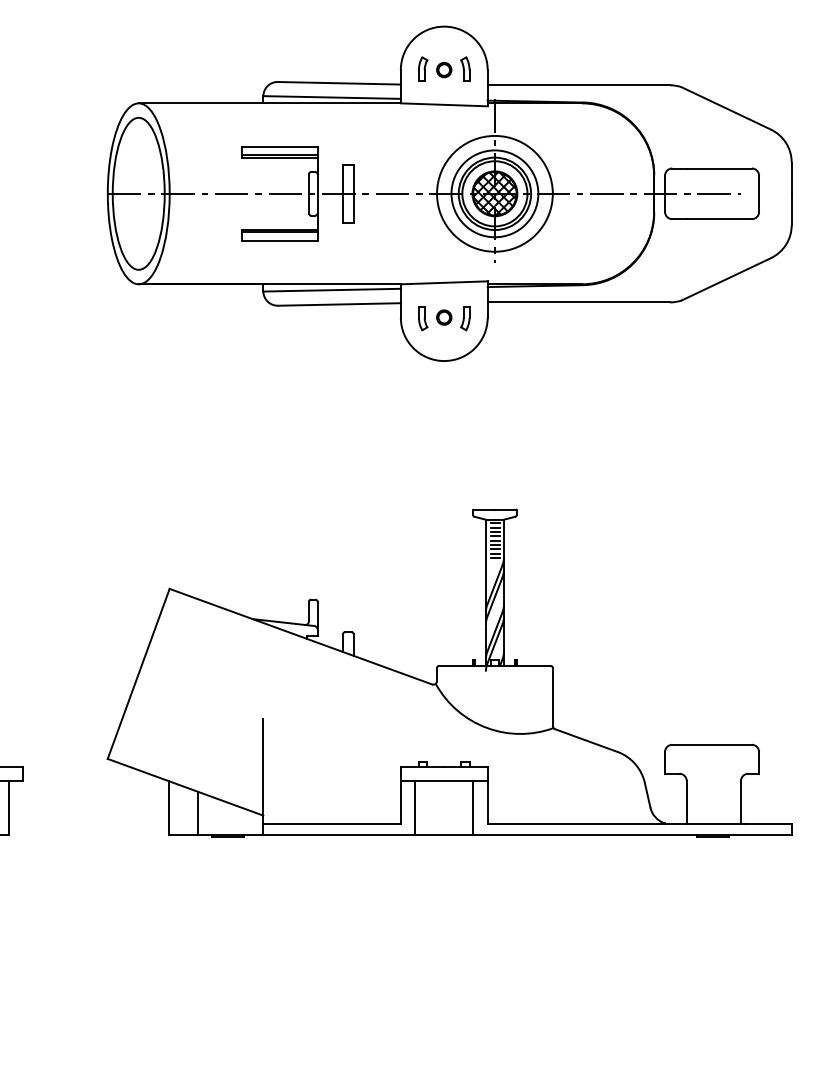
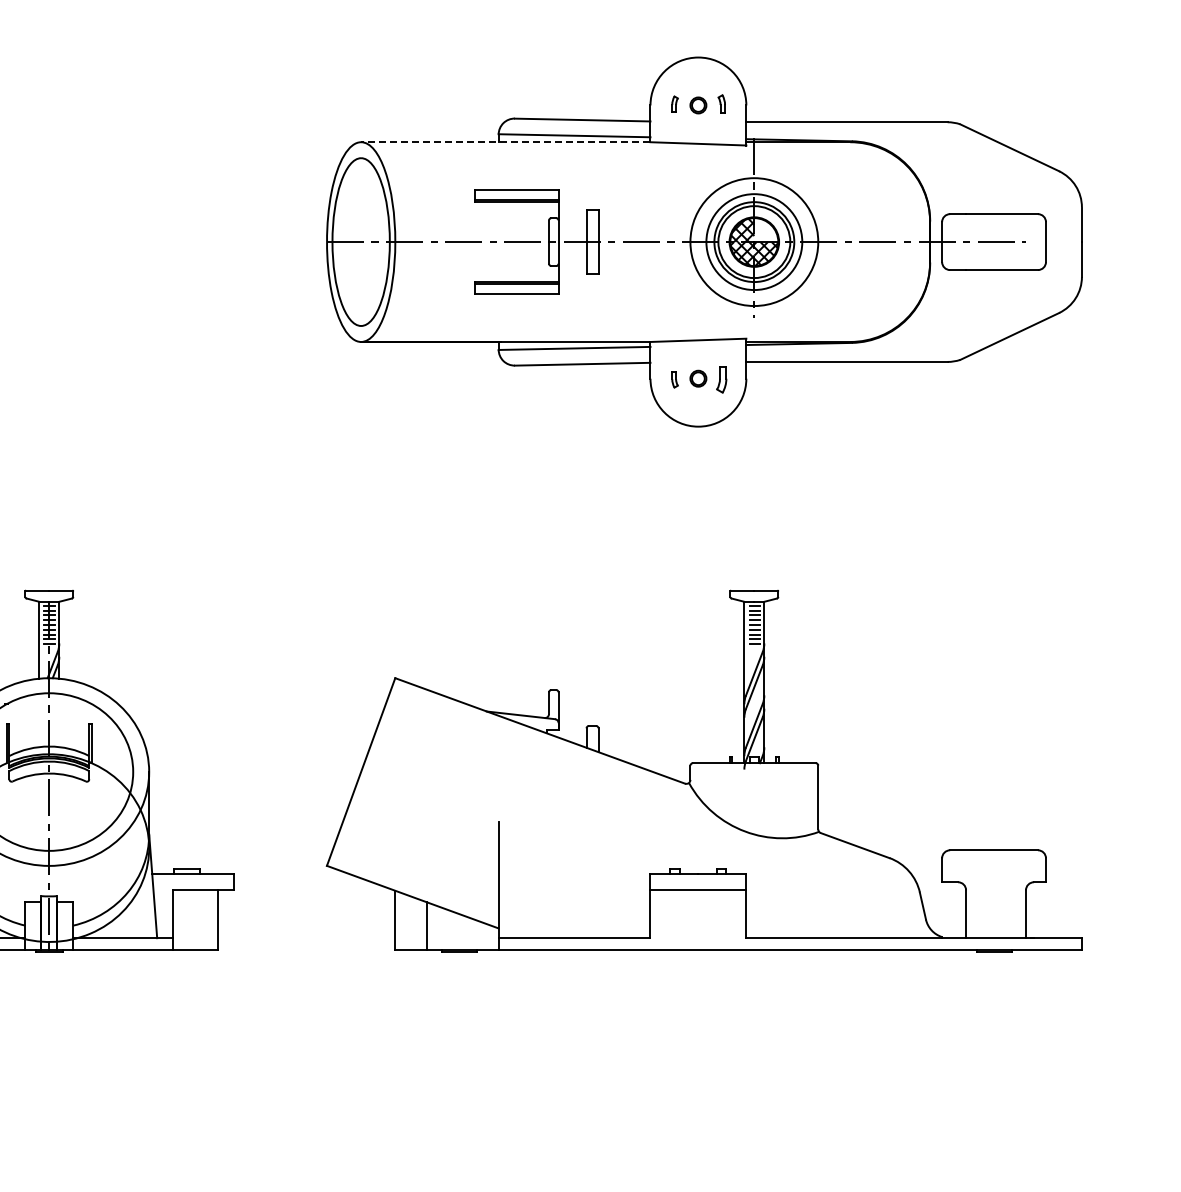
part: (422, 68) -> (674, 103), size x0.6
part: (465, 68) -> (721, 103), size x0.7
line: (269, 103) -> (505, 142), solid -> dashed
hatch: (505, 183) -> (765, 230), removed
part: (422, 318) -> (674, 379), size x0.6
line: (415, 808) -> (666, 920), removed
line: (473, 808) -> (730, 920), removed

